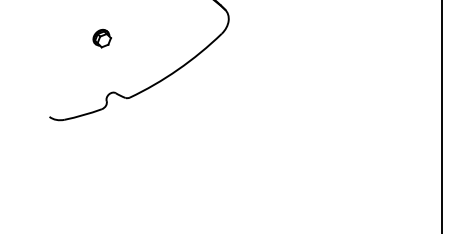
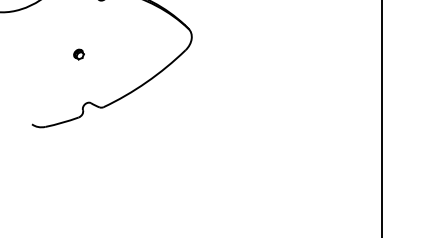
part: (101, 38) -> (78, 54), size x0.62

